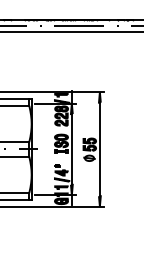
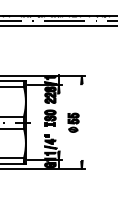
line: (71, 149) -> (58, 122), removed
line: (99, 149) -> (81, 122), removed

